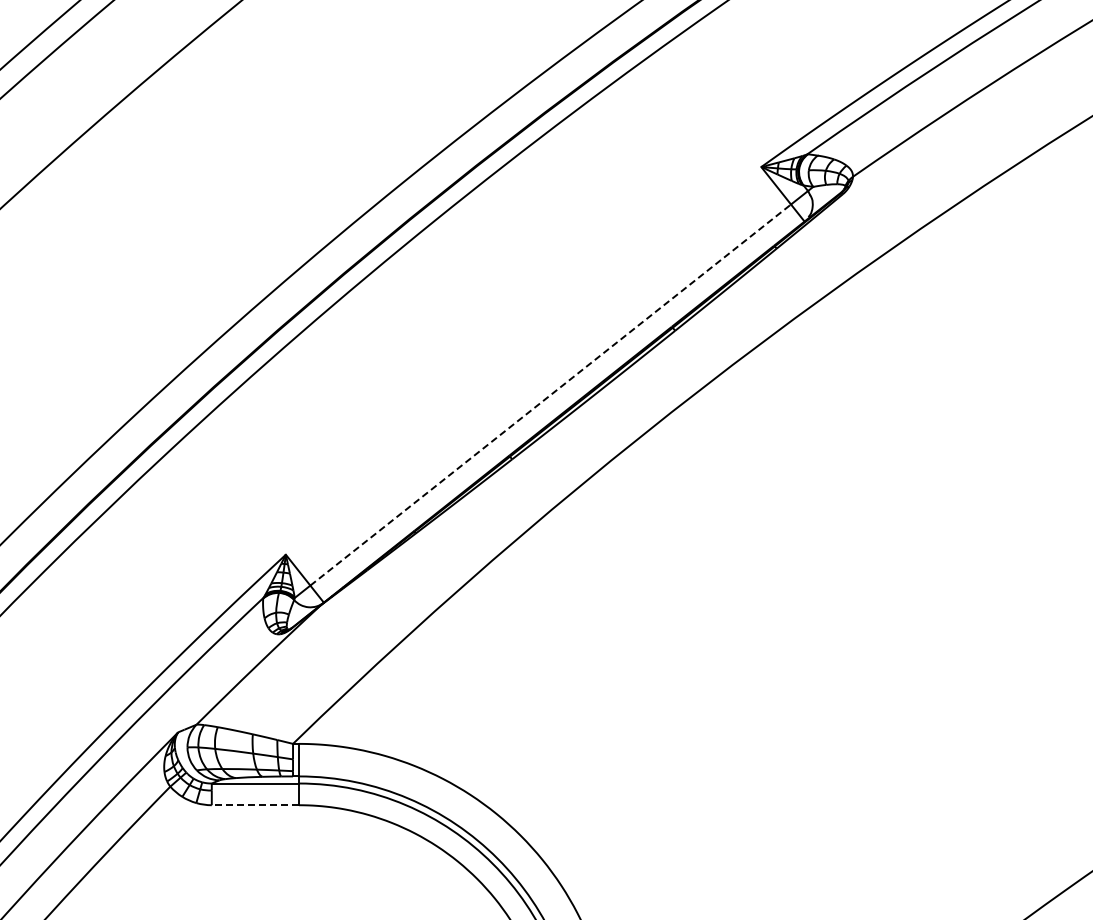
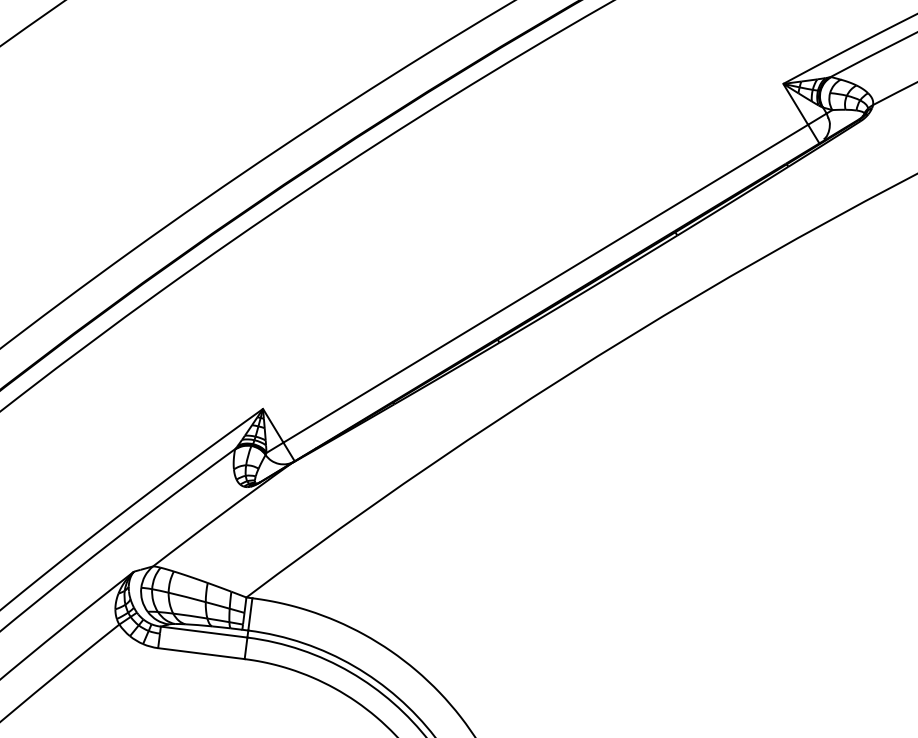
line: (550, 395) -> (545, 284), dashed -> solid
line: (255, 805) -> (201, 653), dashed -> solid

